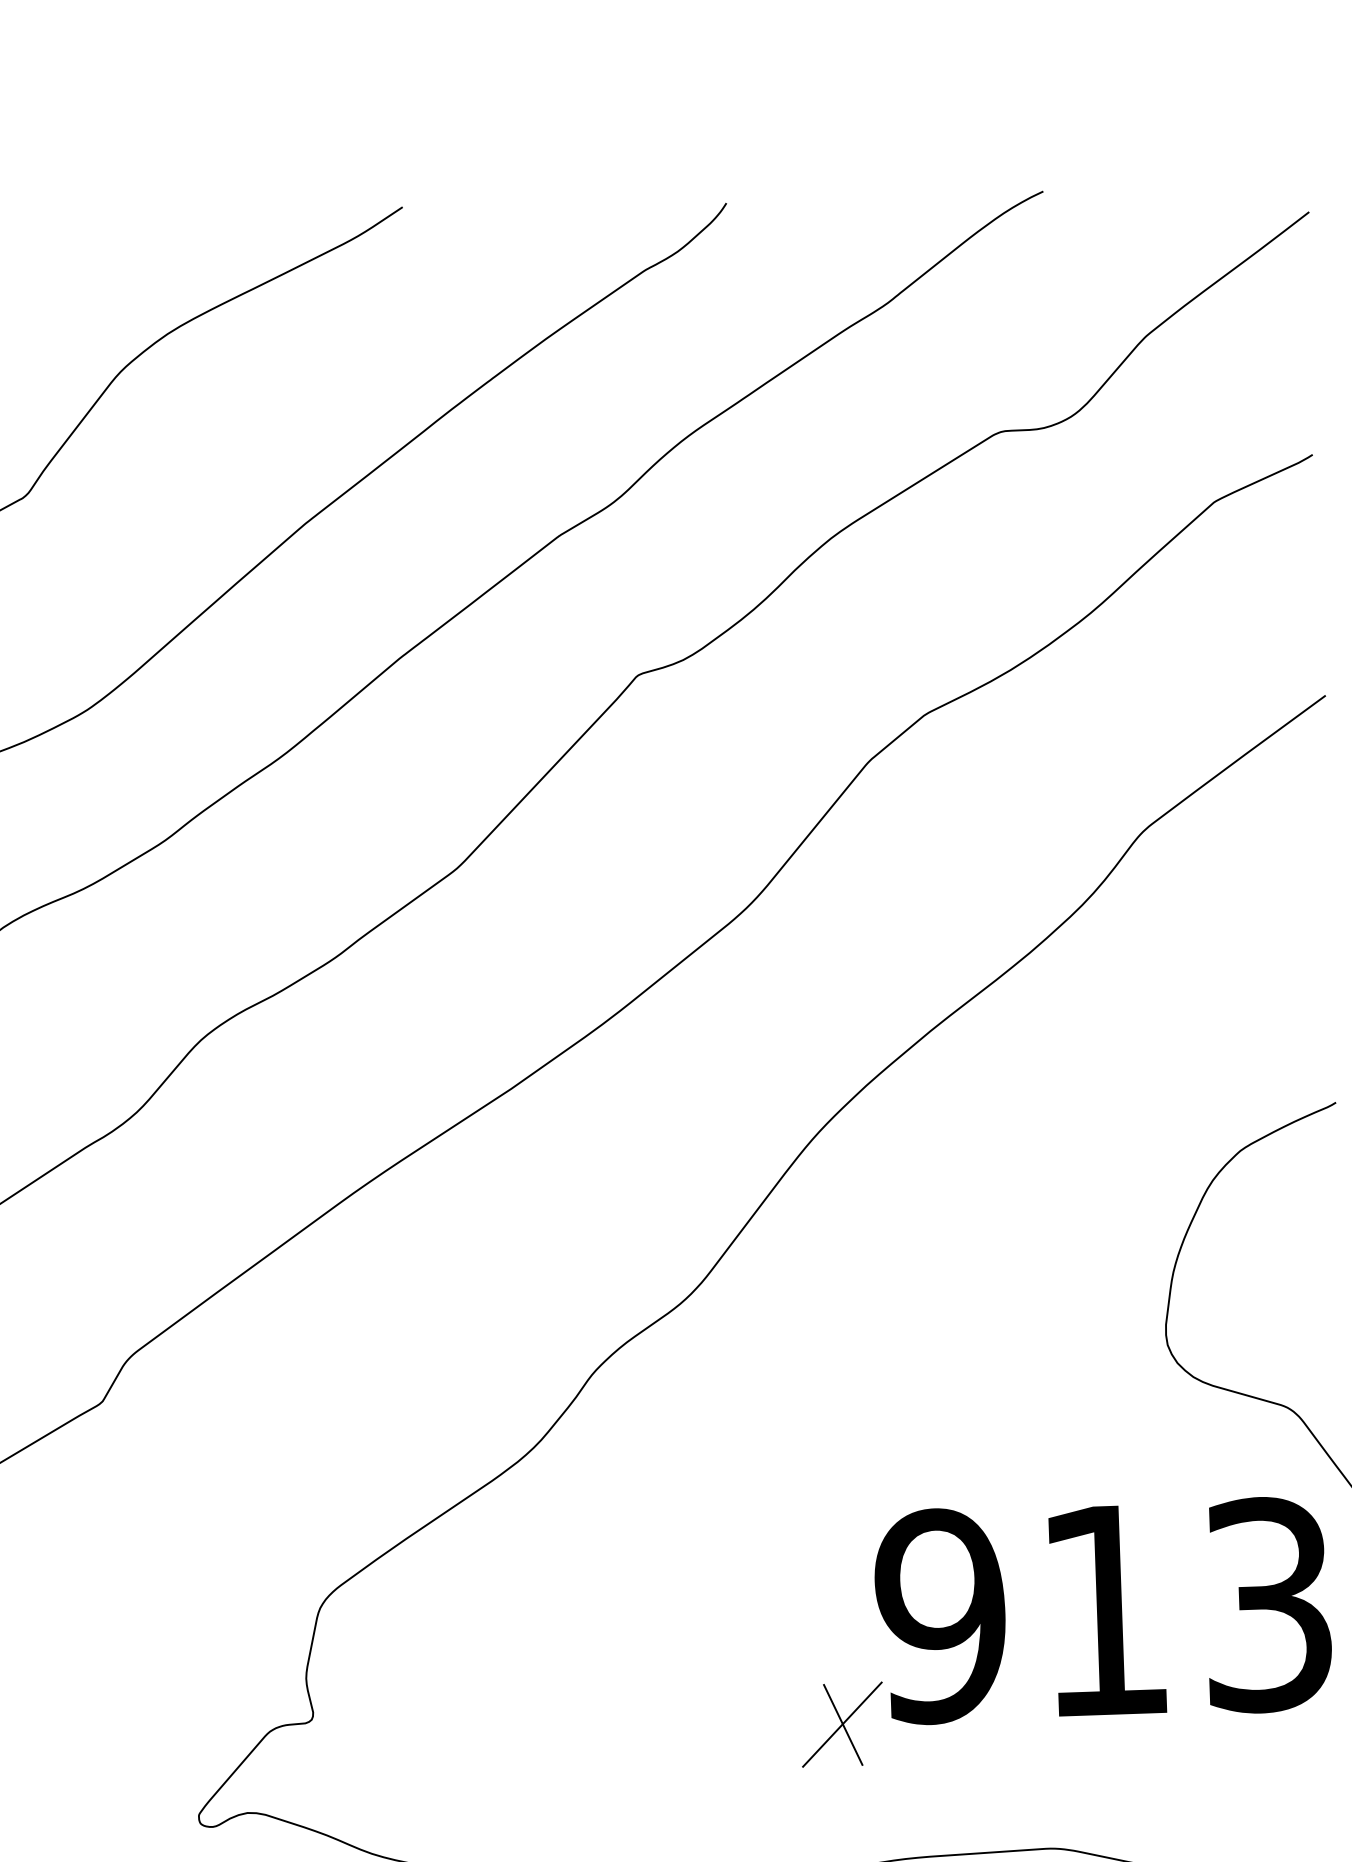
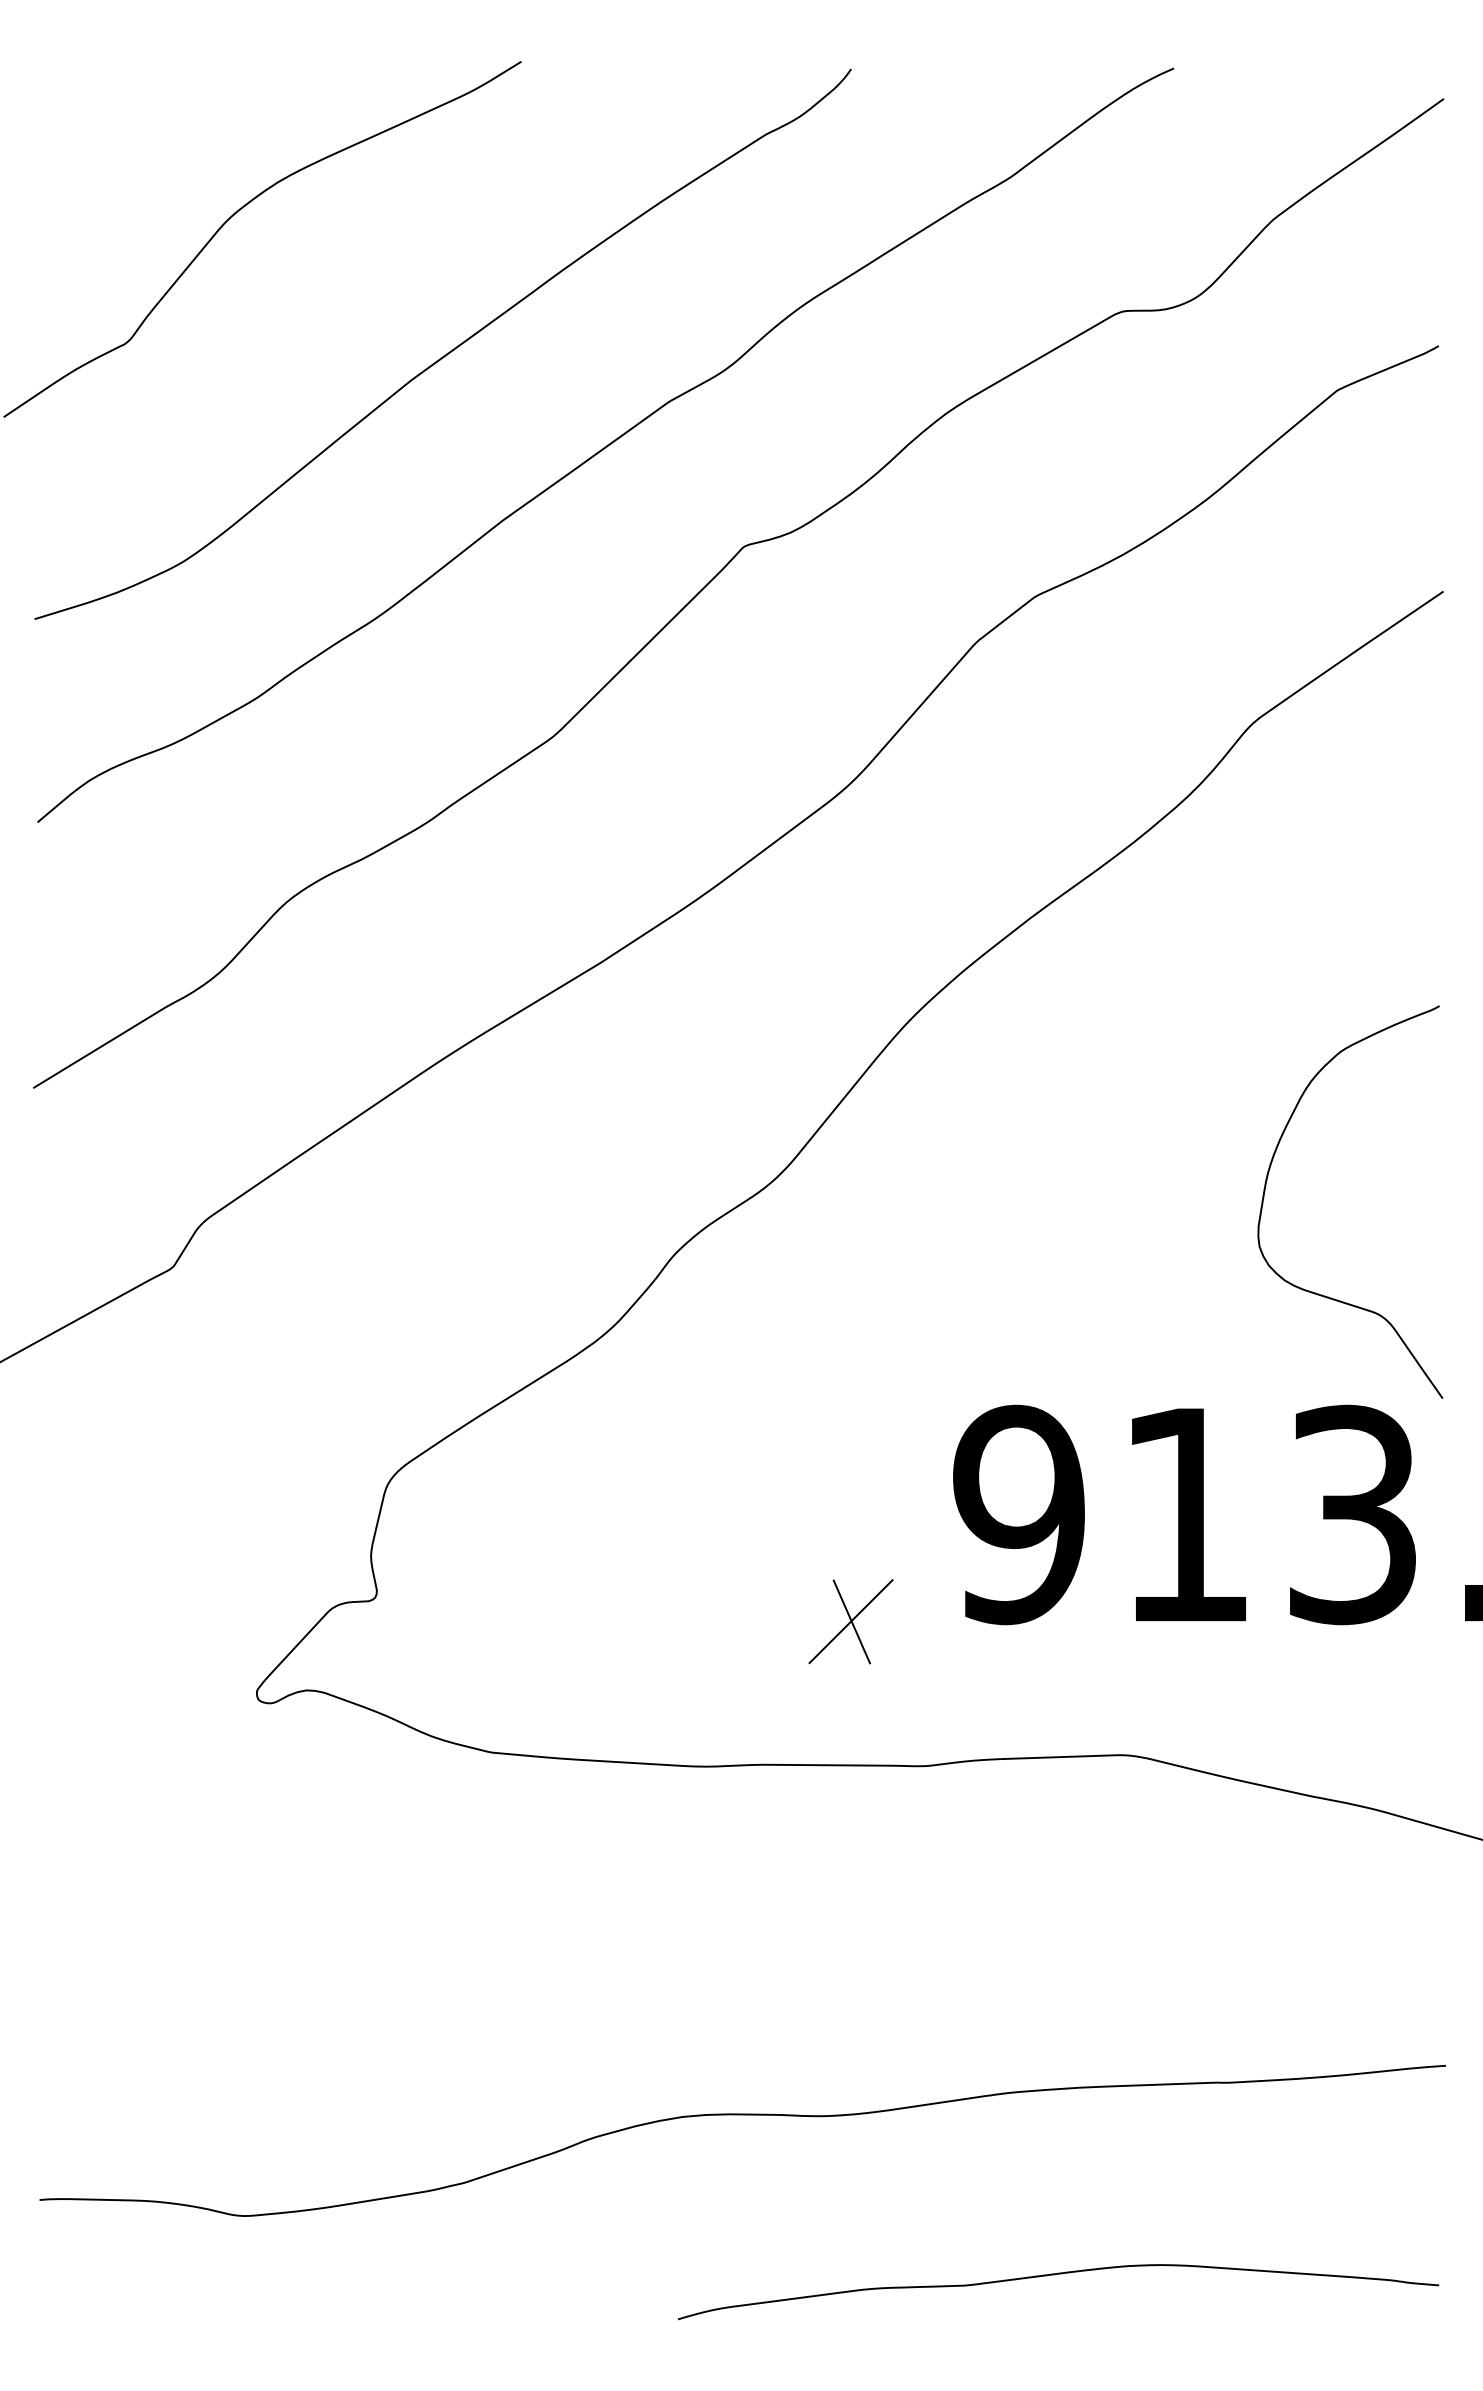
part: (841, 1724) -> (850, 1621), moved

